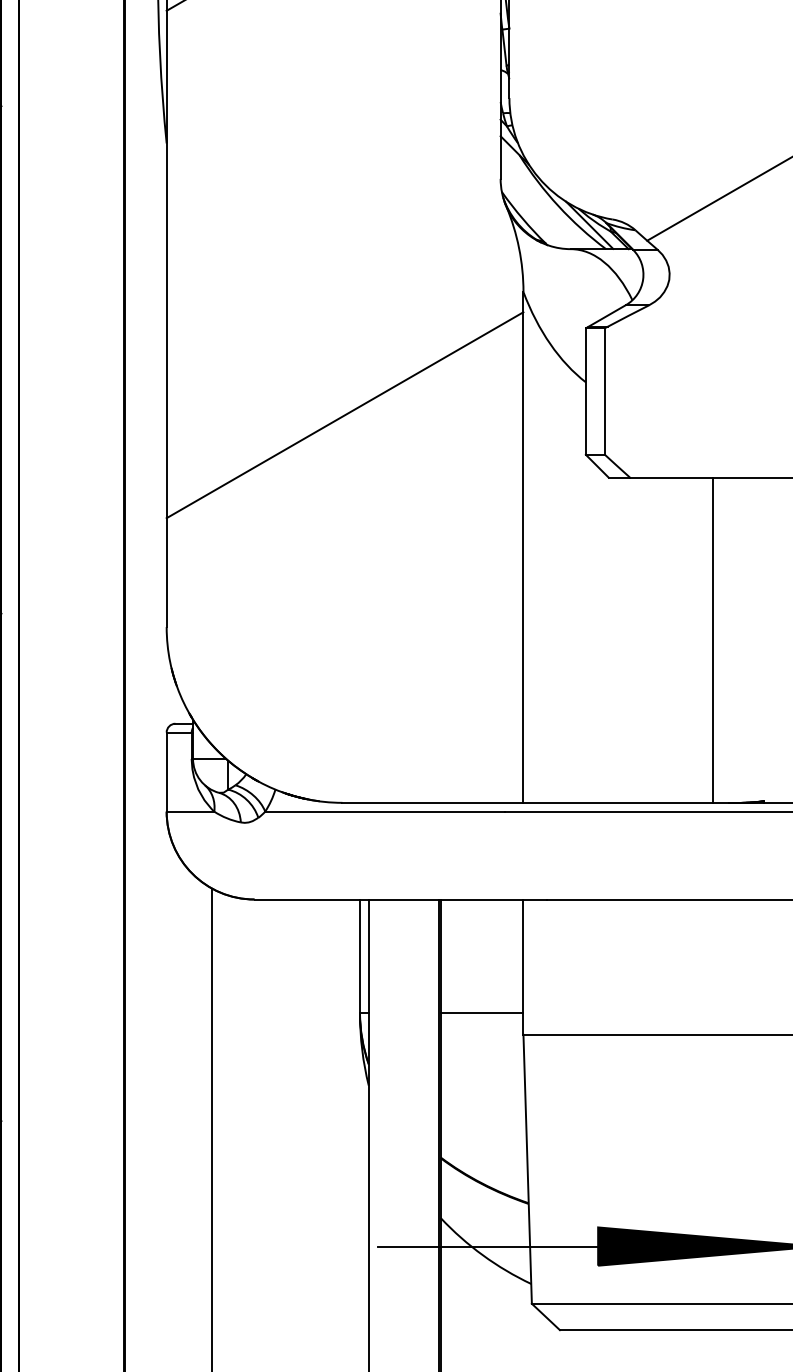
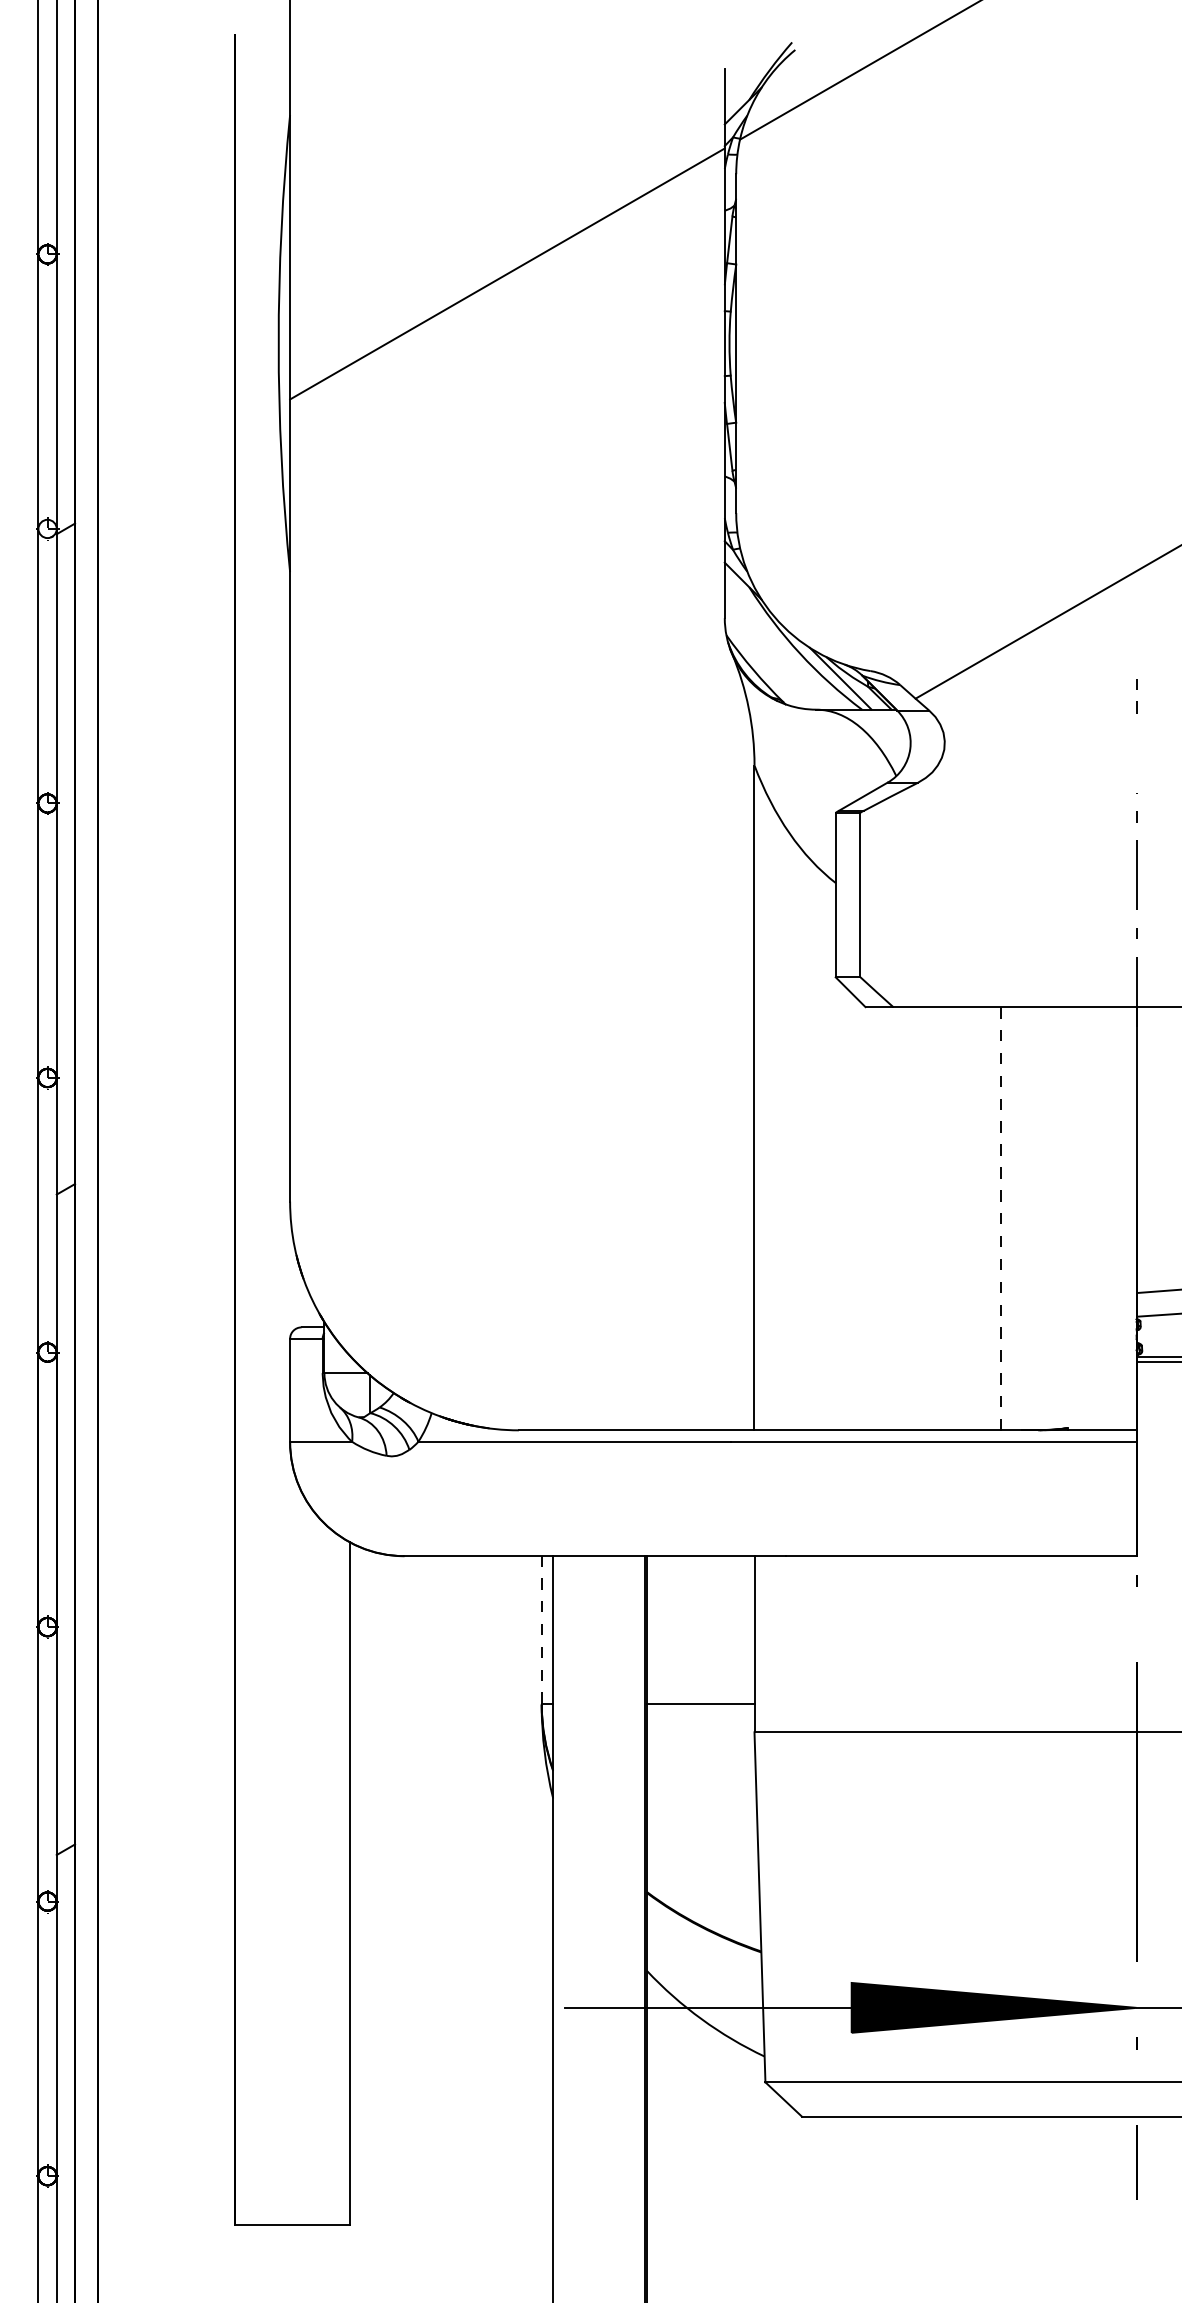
line: (345, 414) -> (522, 925), removed
line: (712, 640) -> (1000, 1218), solid -> dashed
line: (359, 956) -> (541, 1630), solid -> dashed

